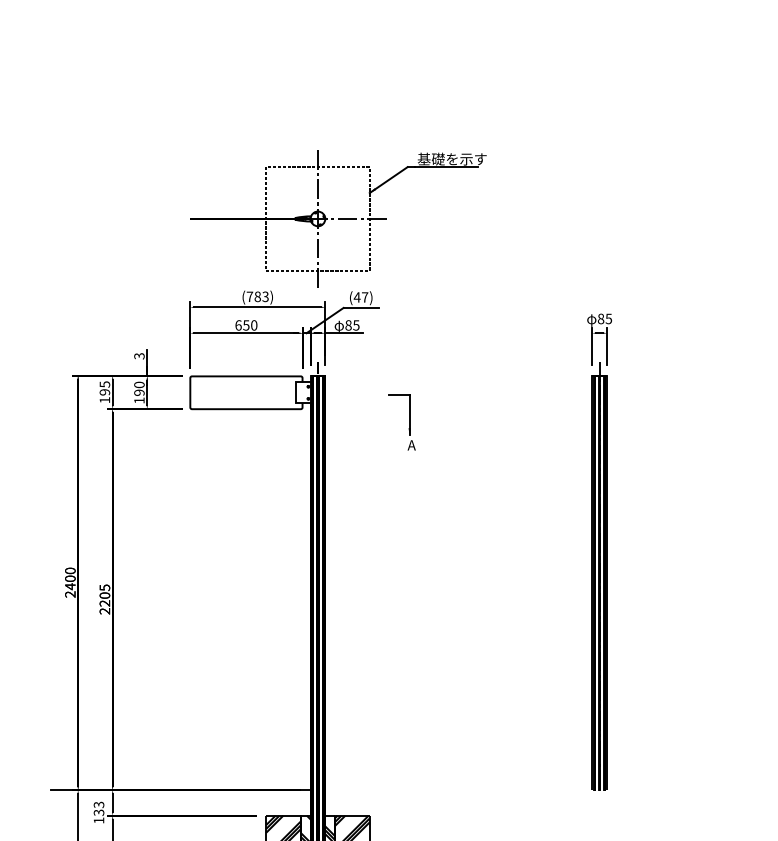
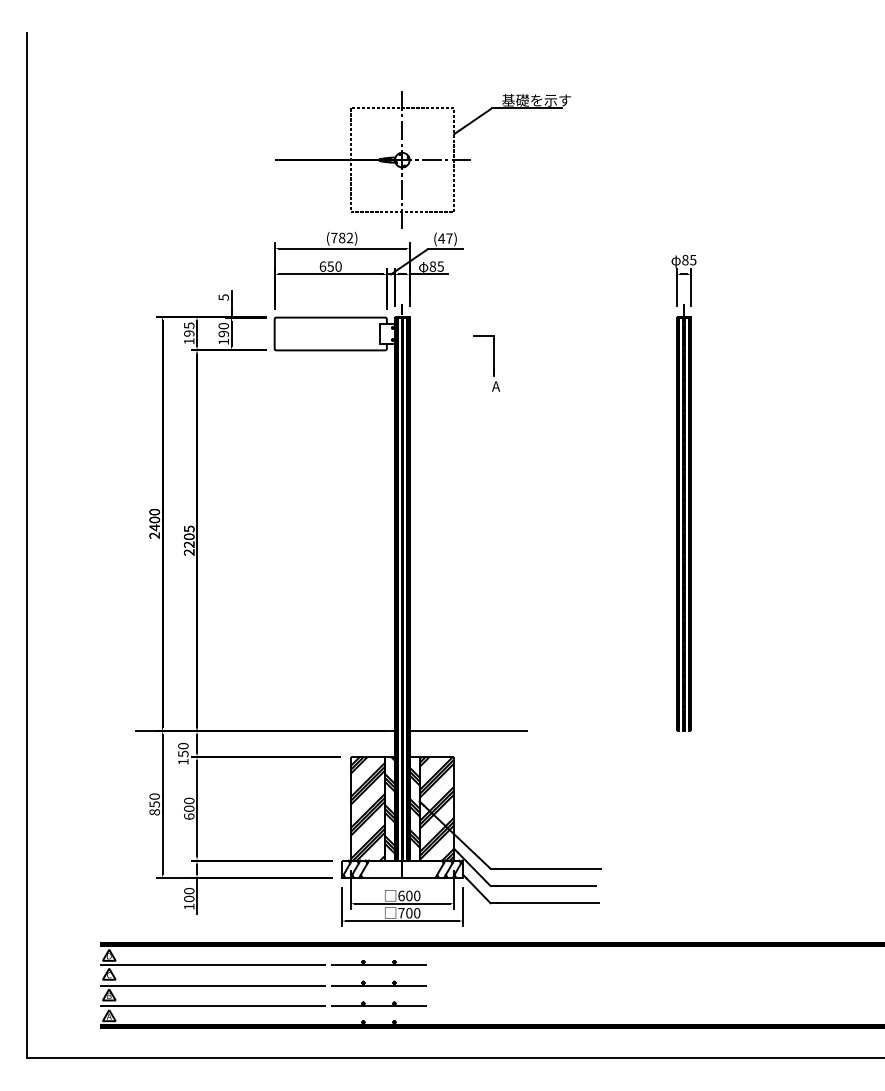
text: (265, 297) -> (349, 238), (783) -> (782)
text: (139, 356) -> (223, 297), 3 -> 5
line: (384, 790) -> (468, 731), added
text: (99, 808) -> (183, 749), 133 -> 150

